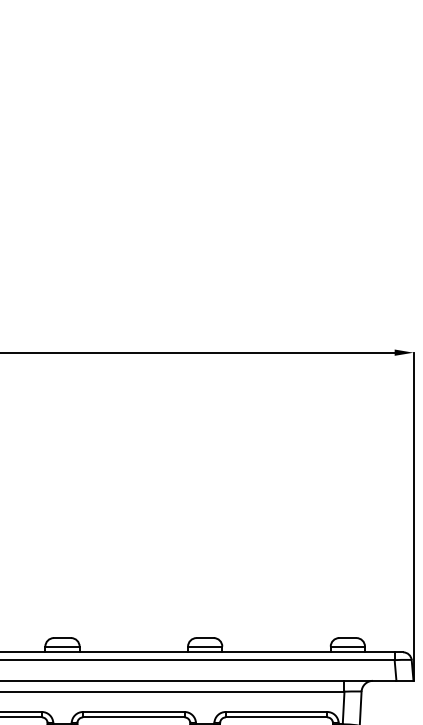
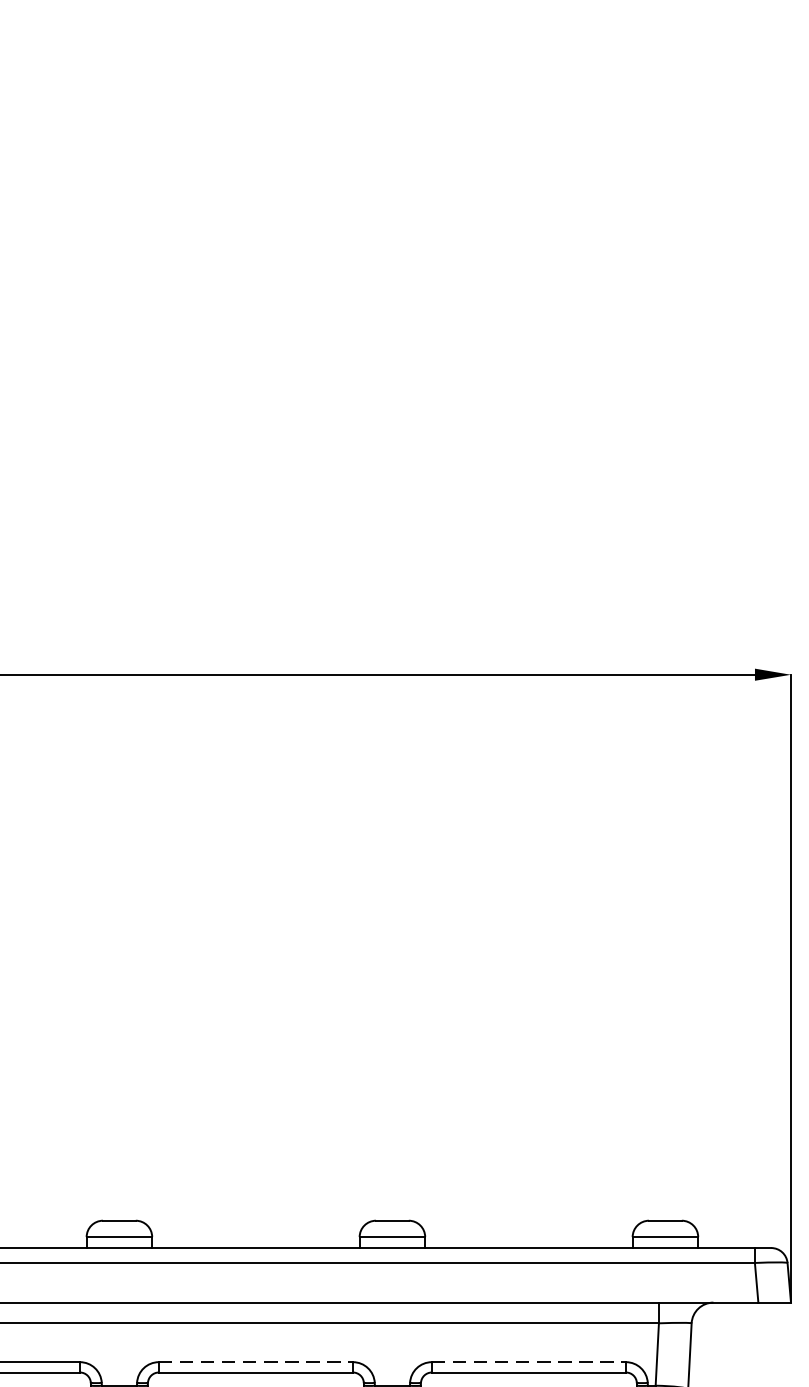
line: (133, 711) -> (255, 1361), solid -> dashed
line: (276, 711) -> (528, 1361), solid -> dashed

